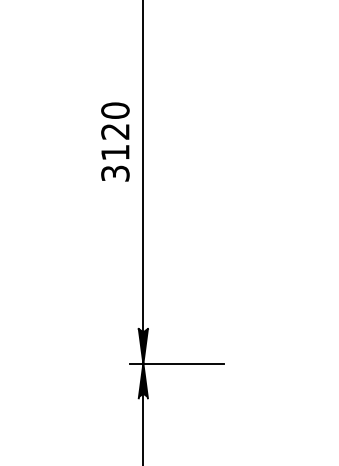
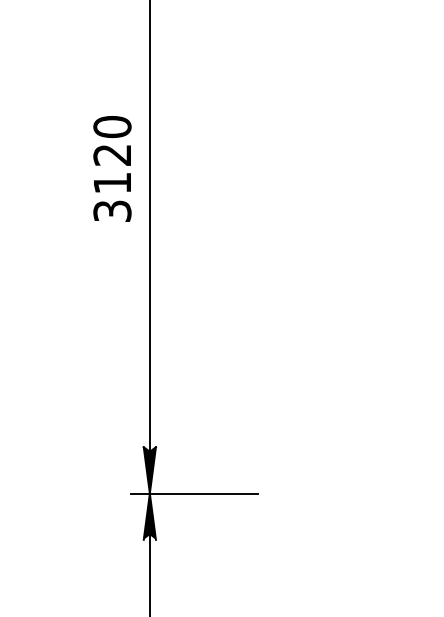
text: (115, 141) -> (112, 168), moved

